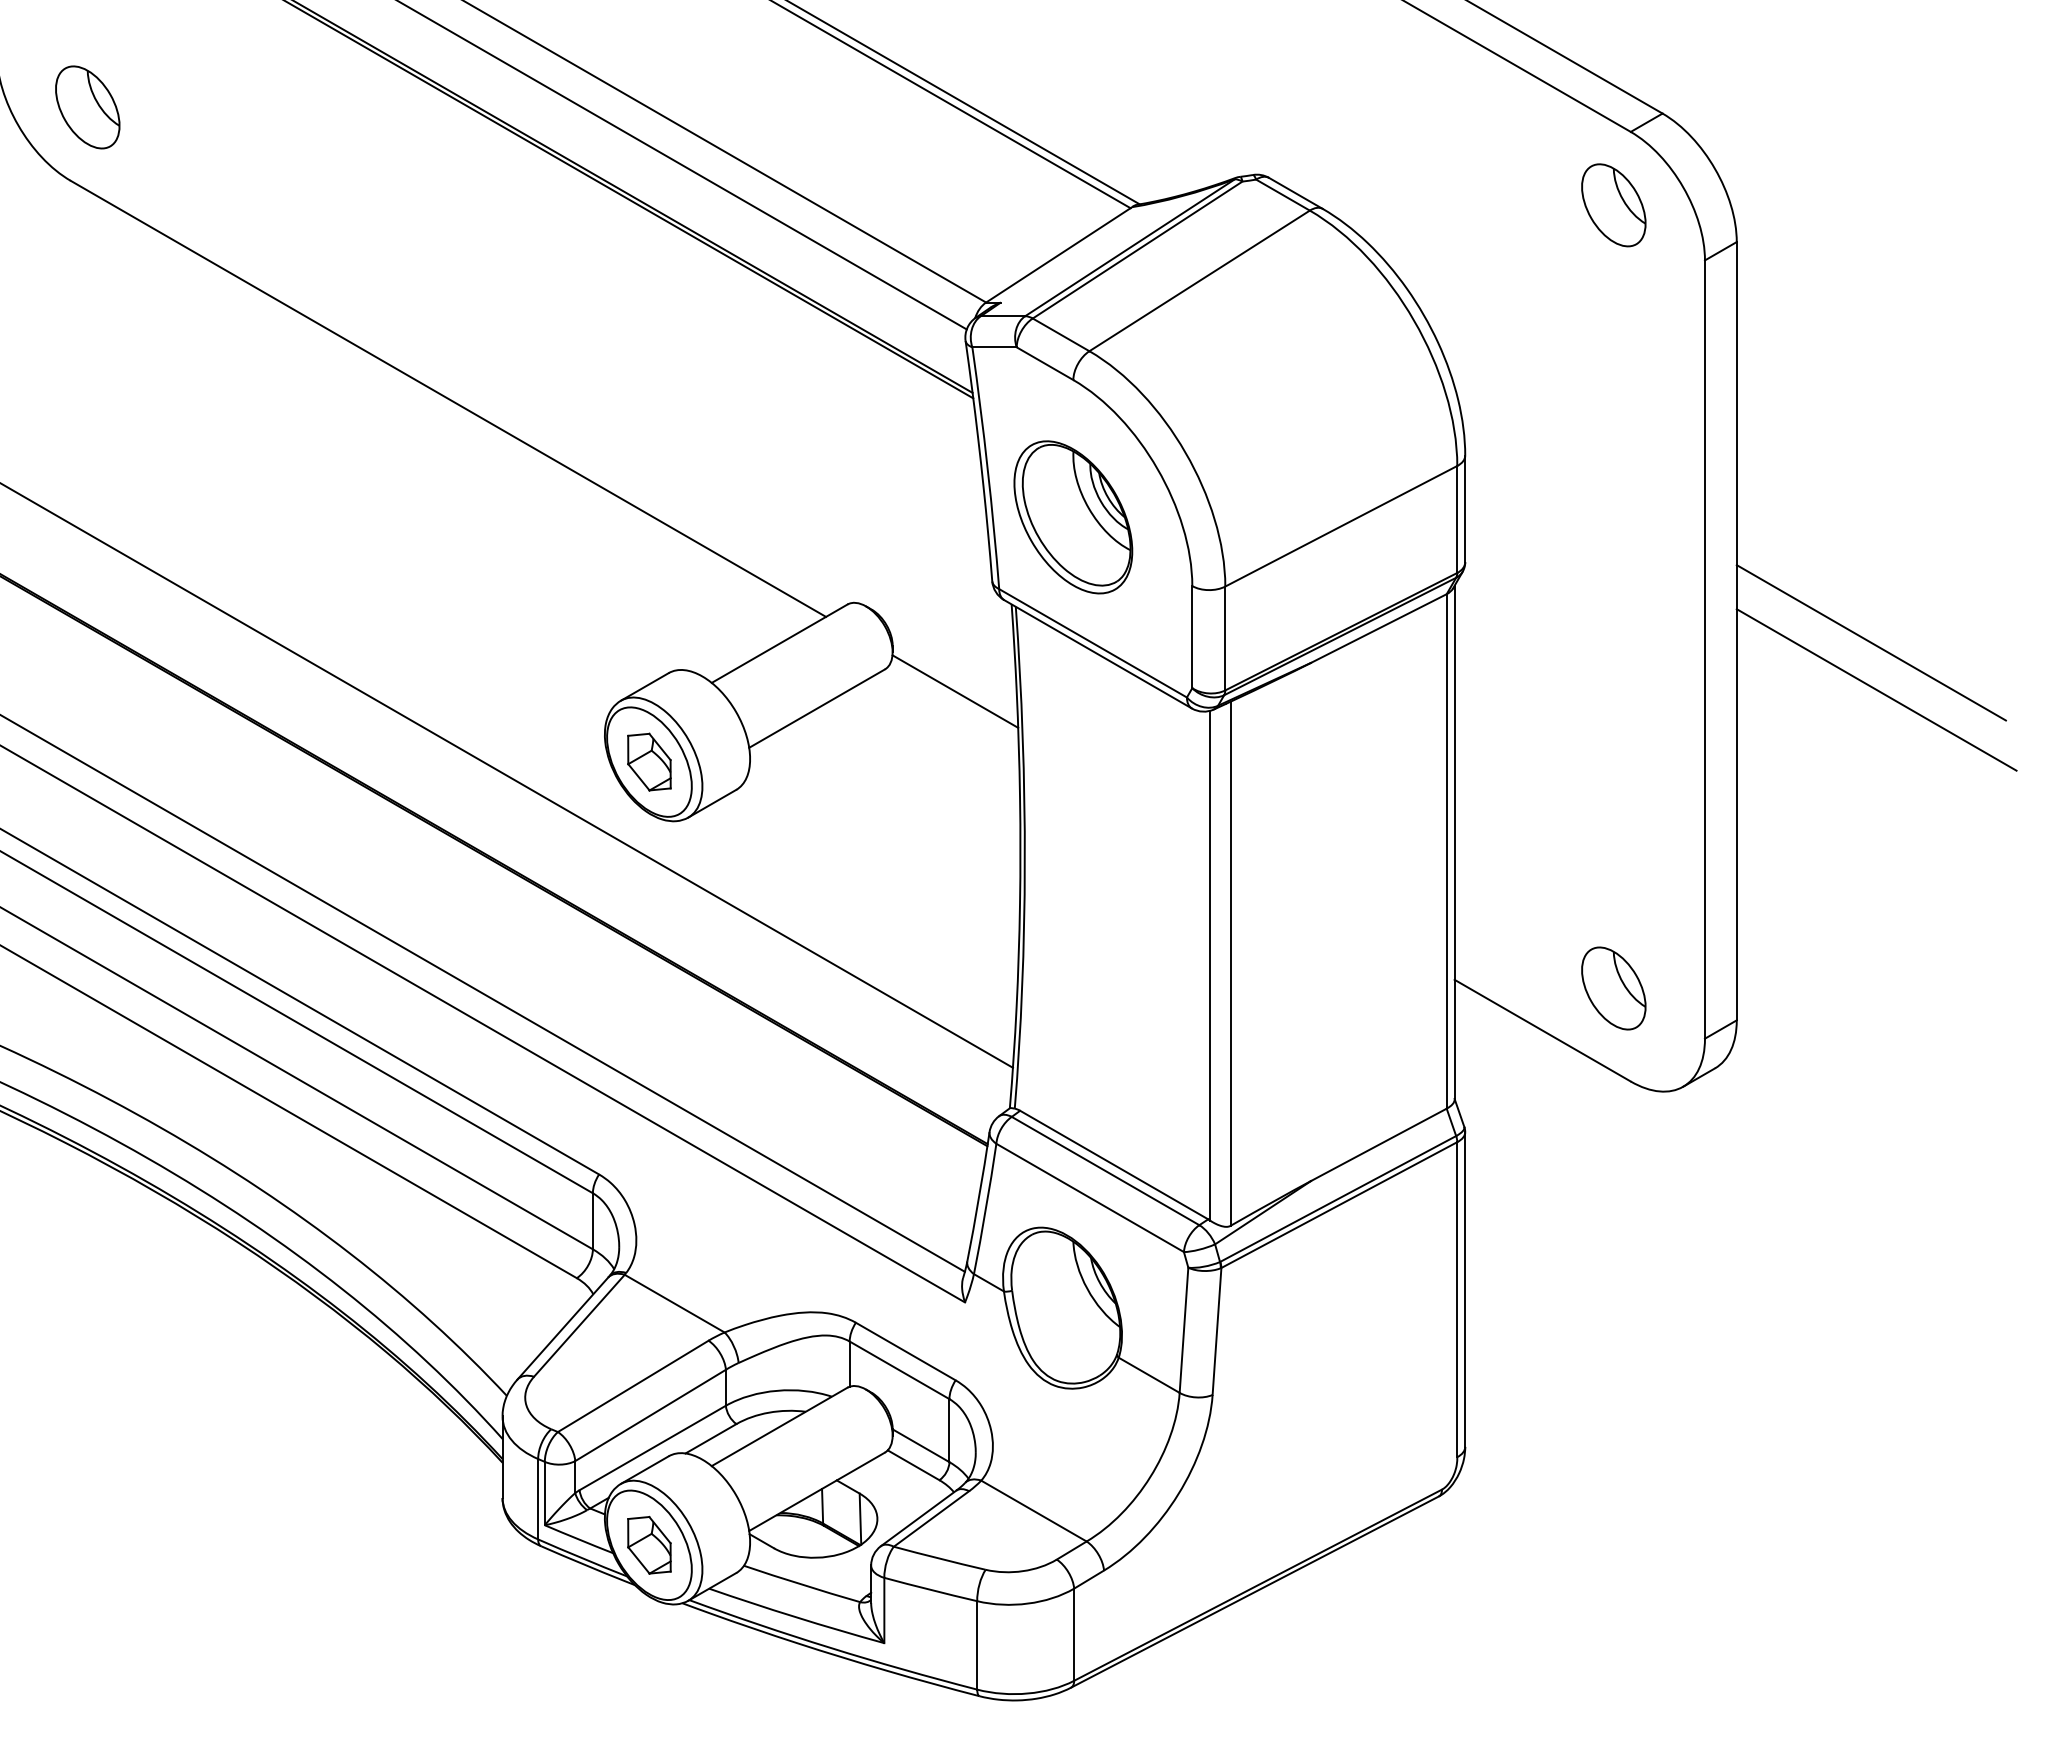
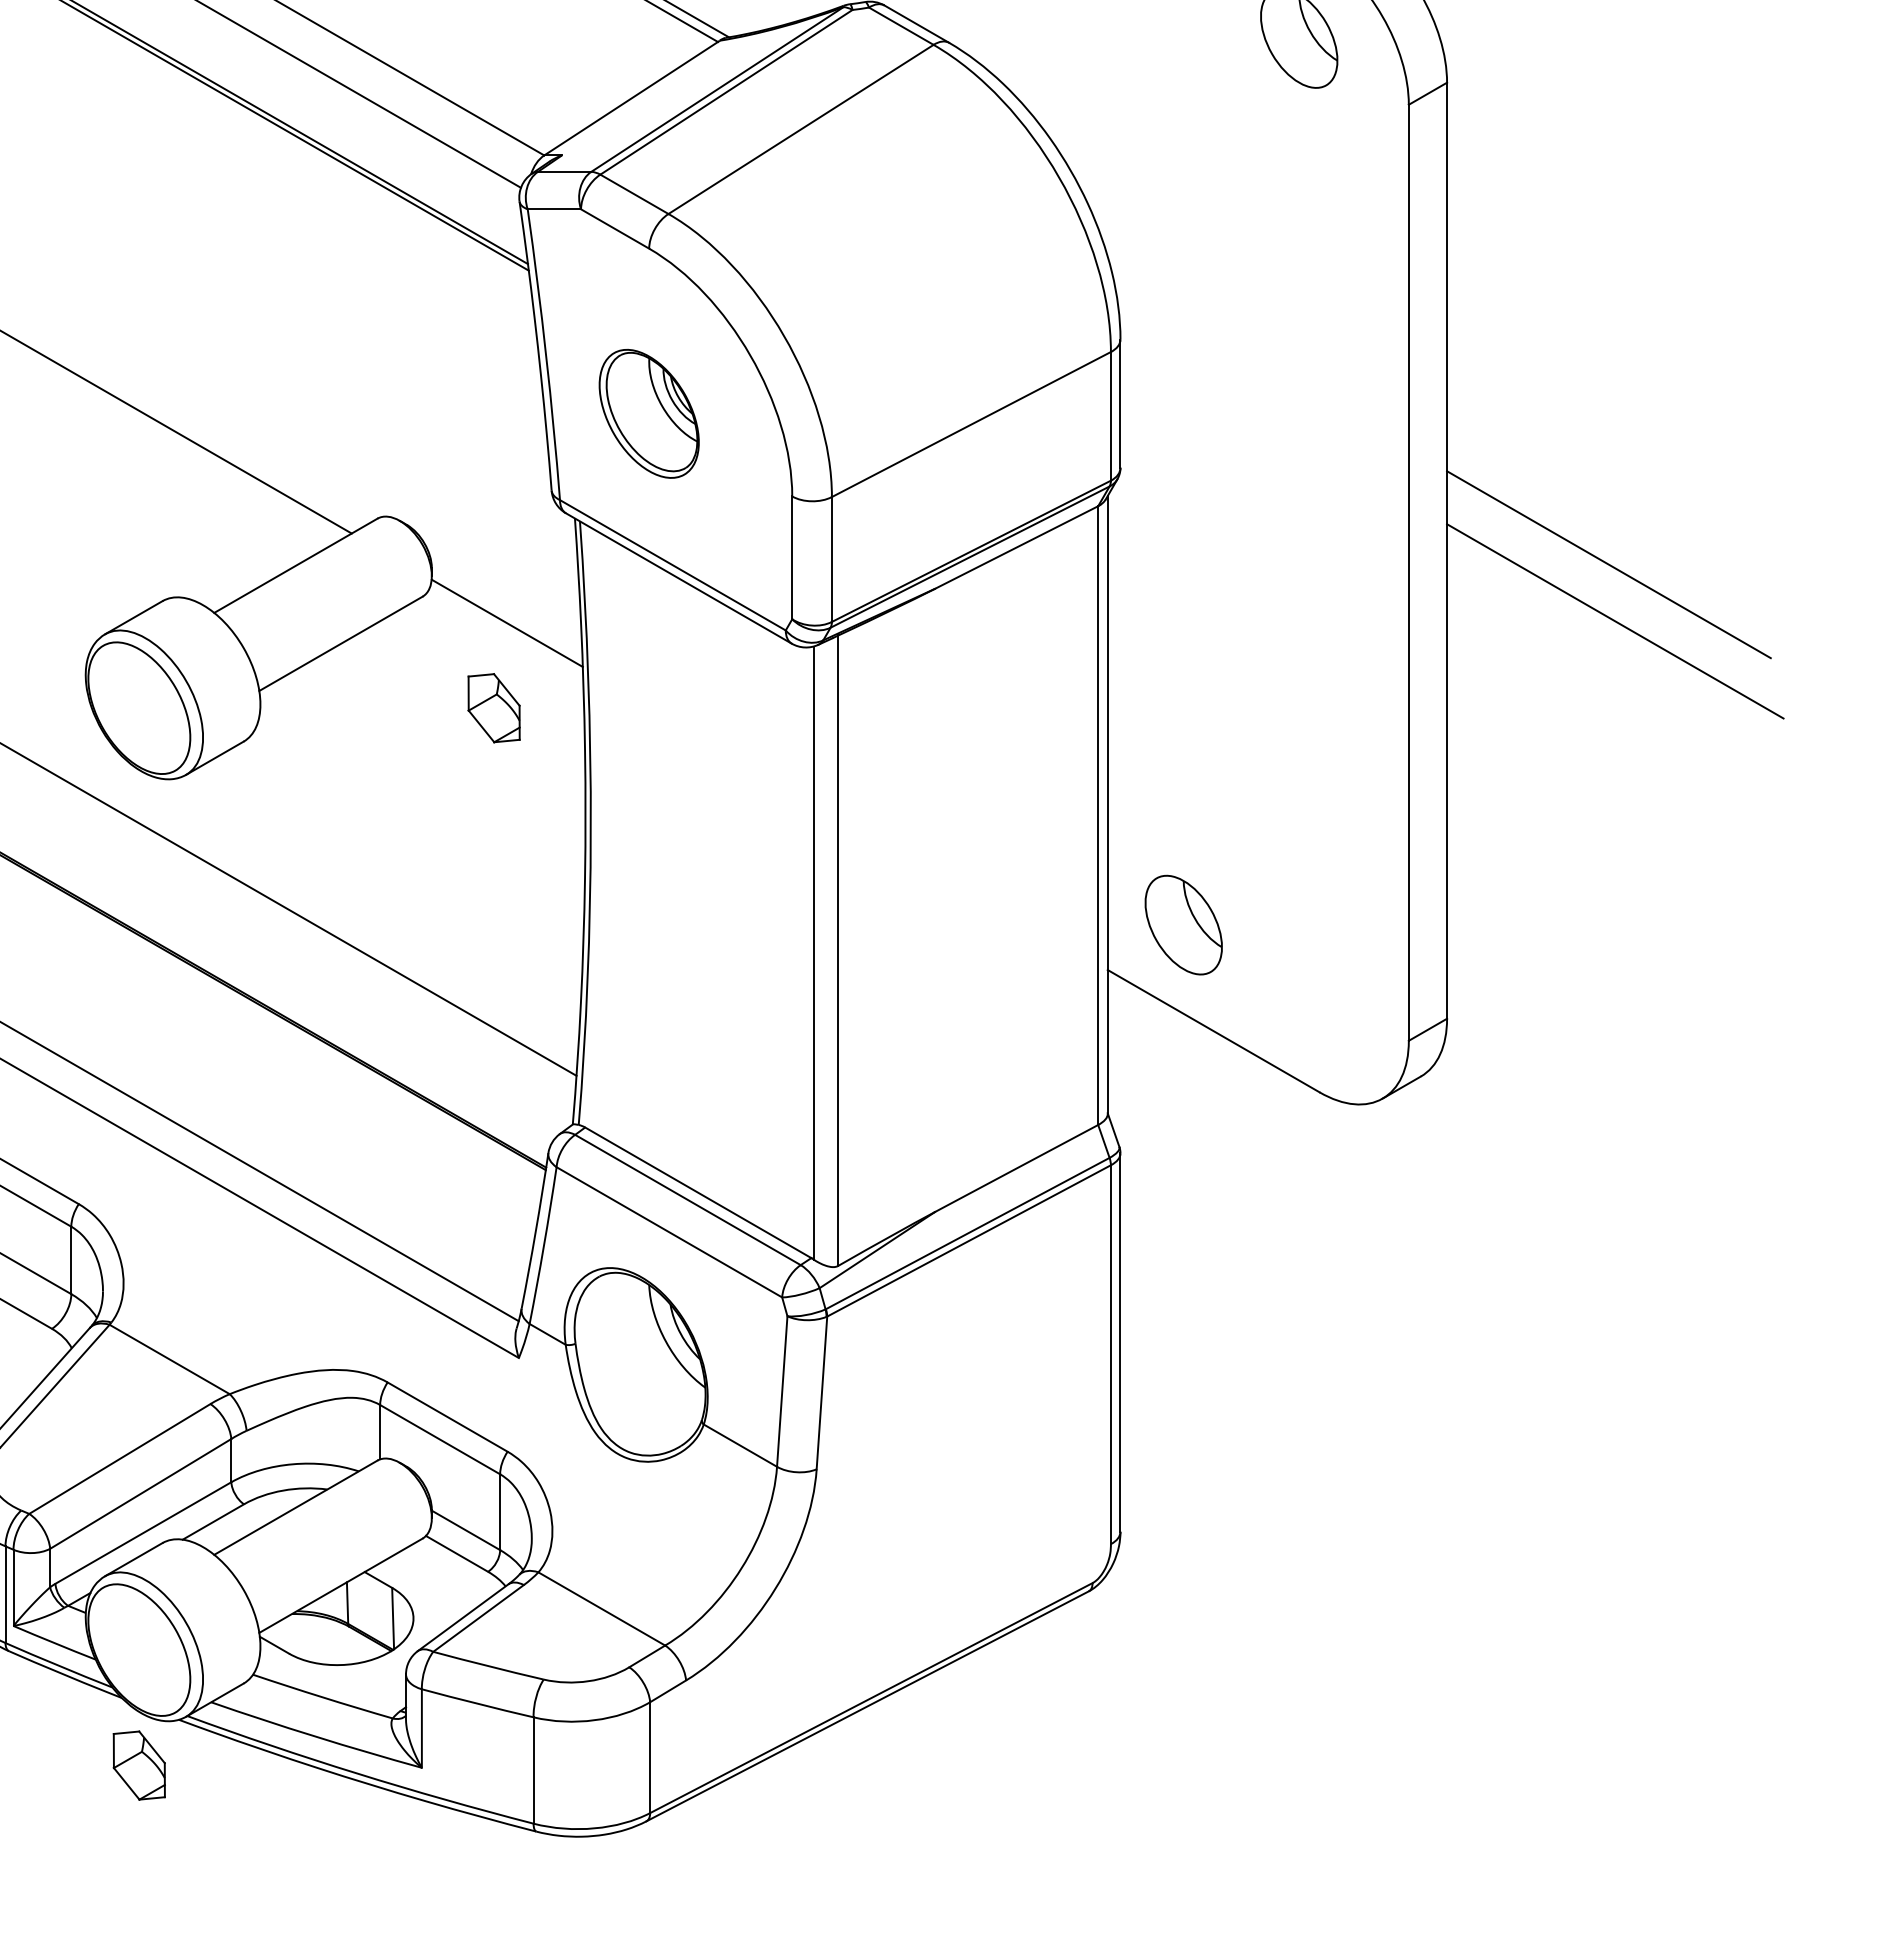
part: (1073, 517) -> (649, 413), size x0.7
part: (649, 761) -> (494, 707), moved
part: (1613, 988) -> (1183, 925), moved
part: (649, 1544) -> (139, 1764), moved

